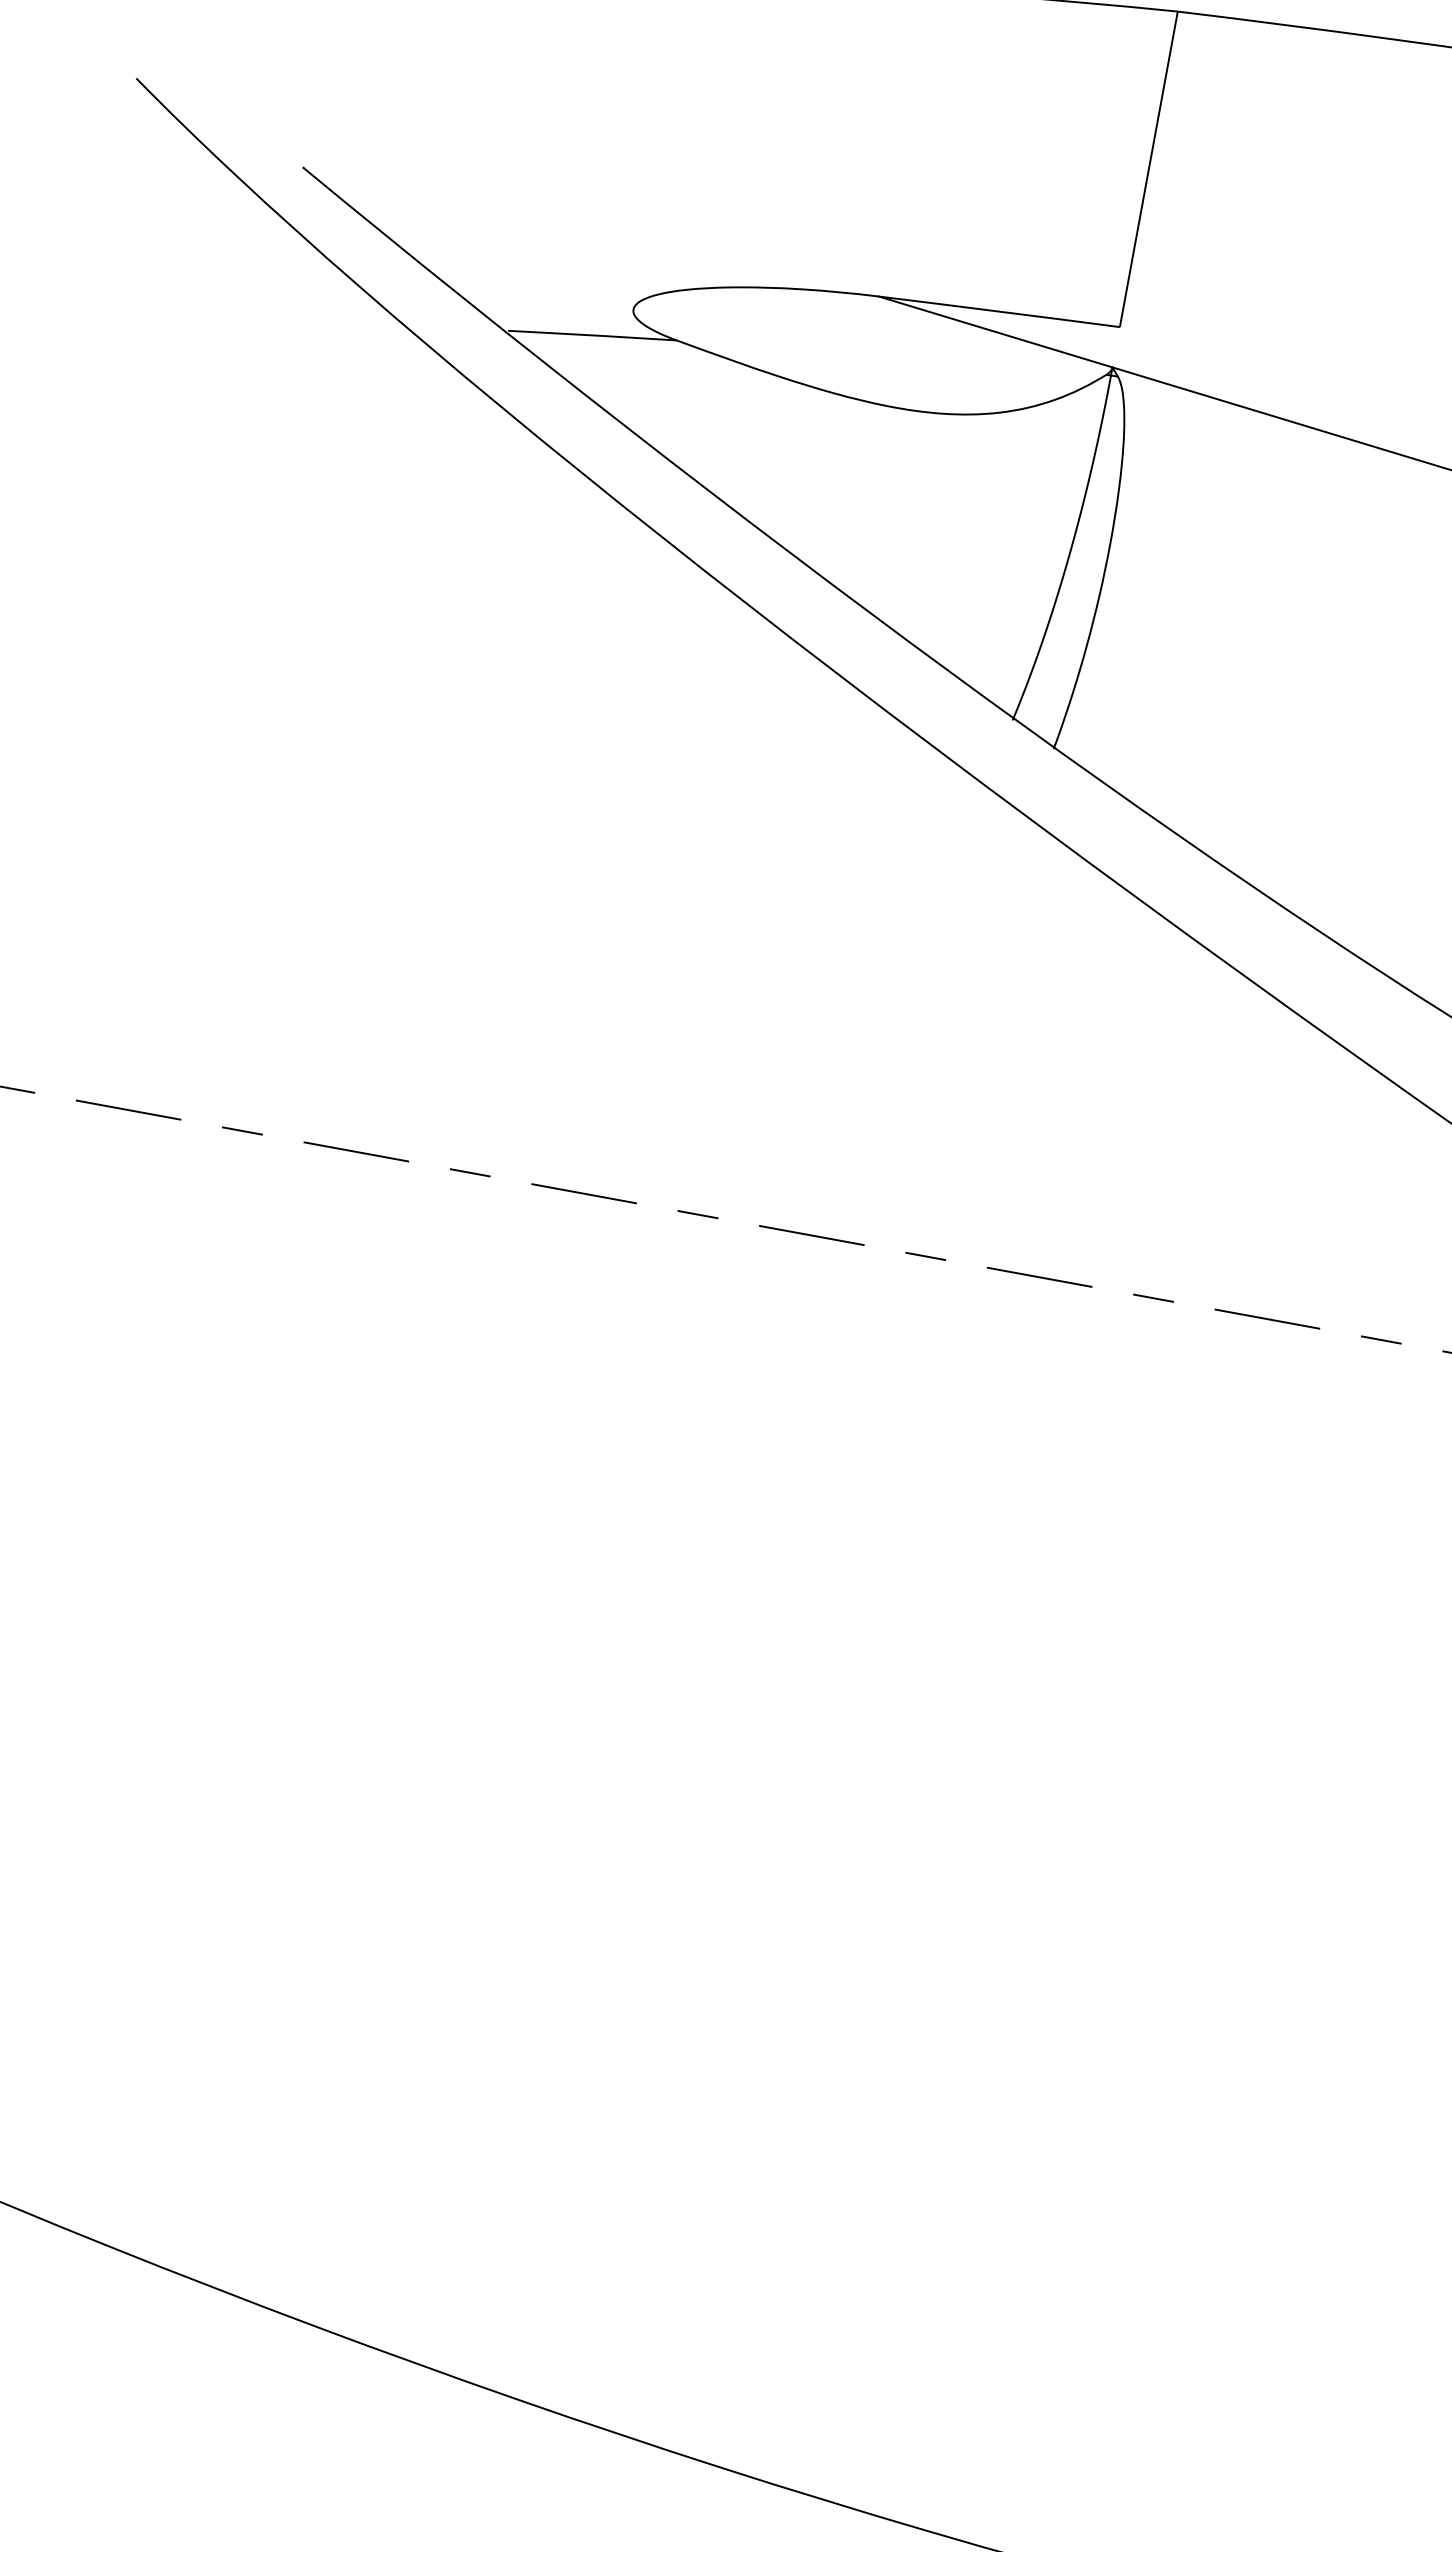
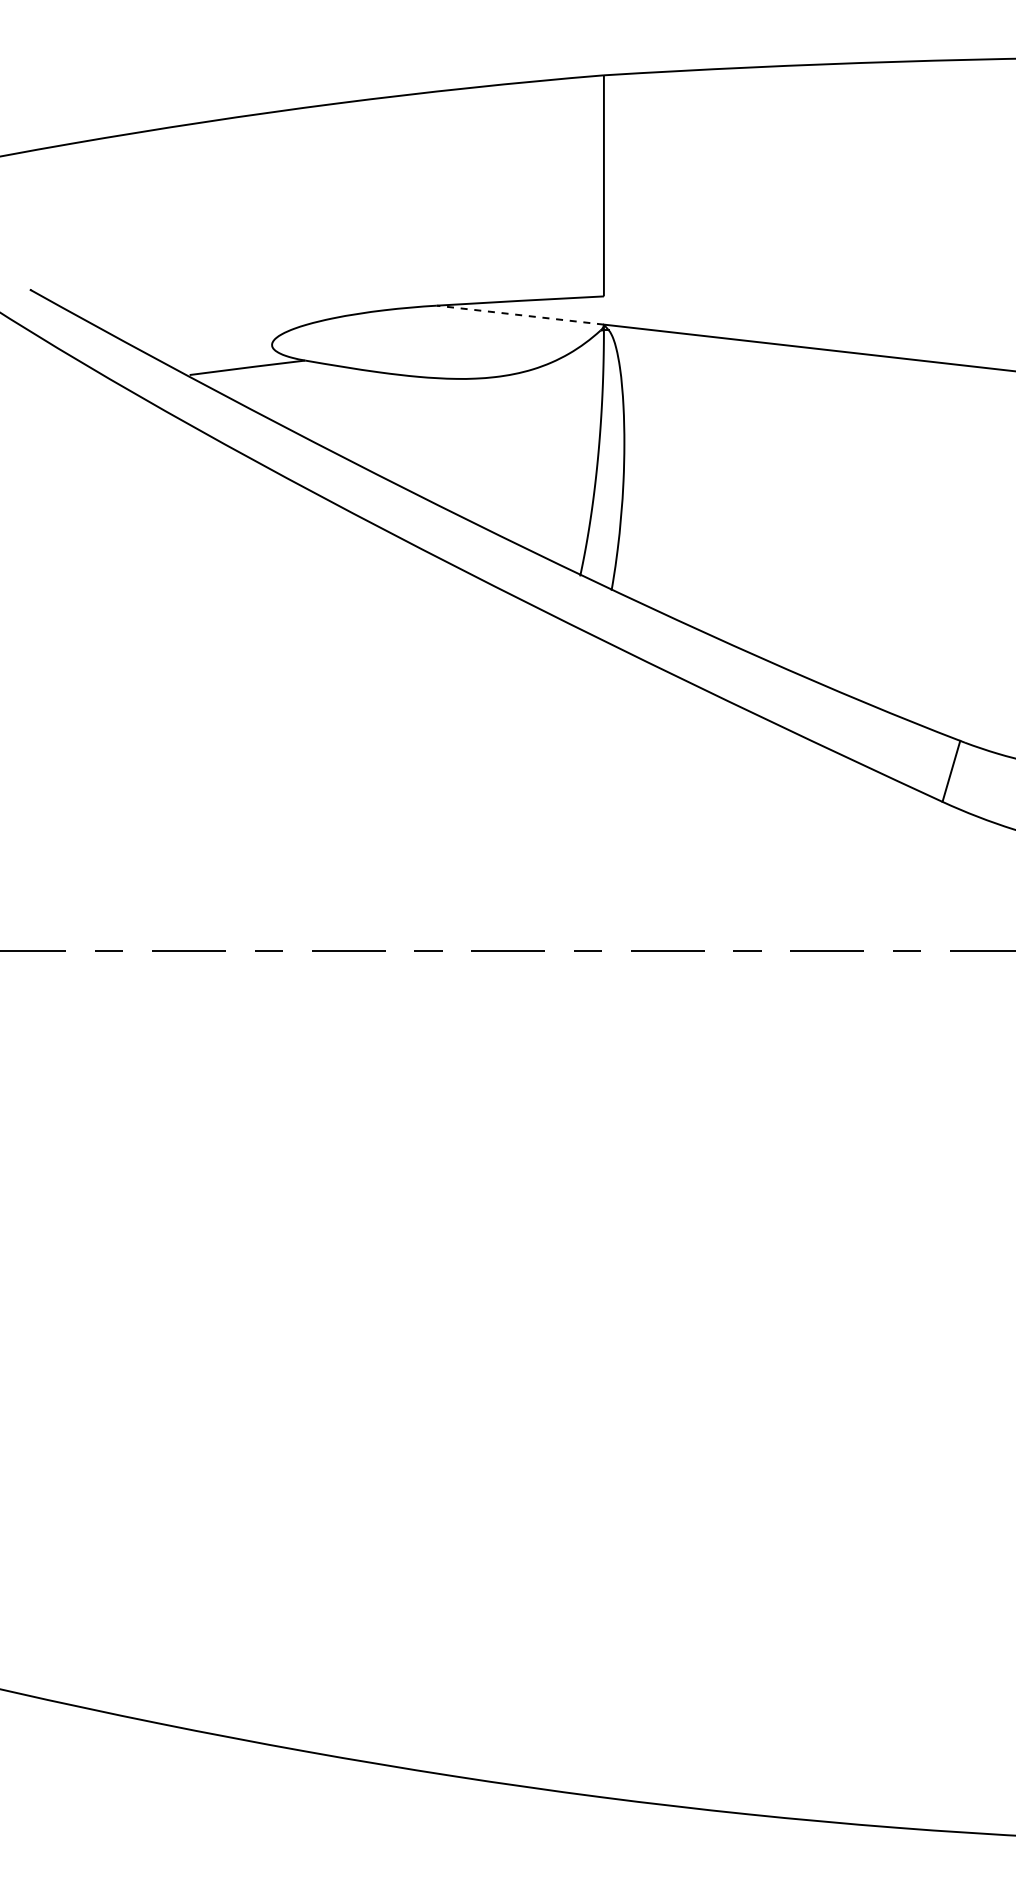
line: (994, 332) -> (519, 315), solid -> dashed

